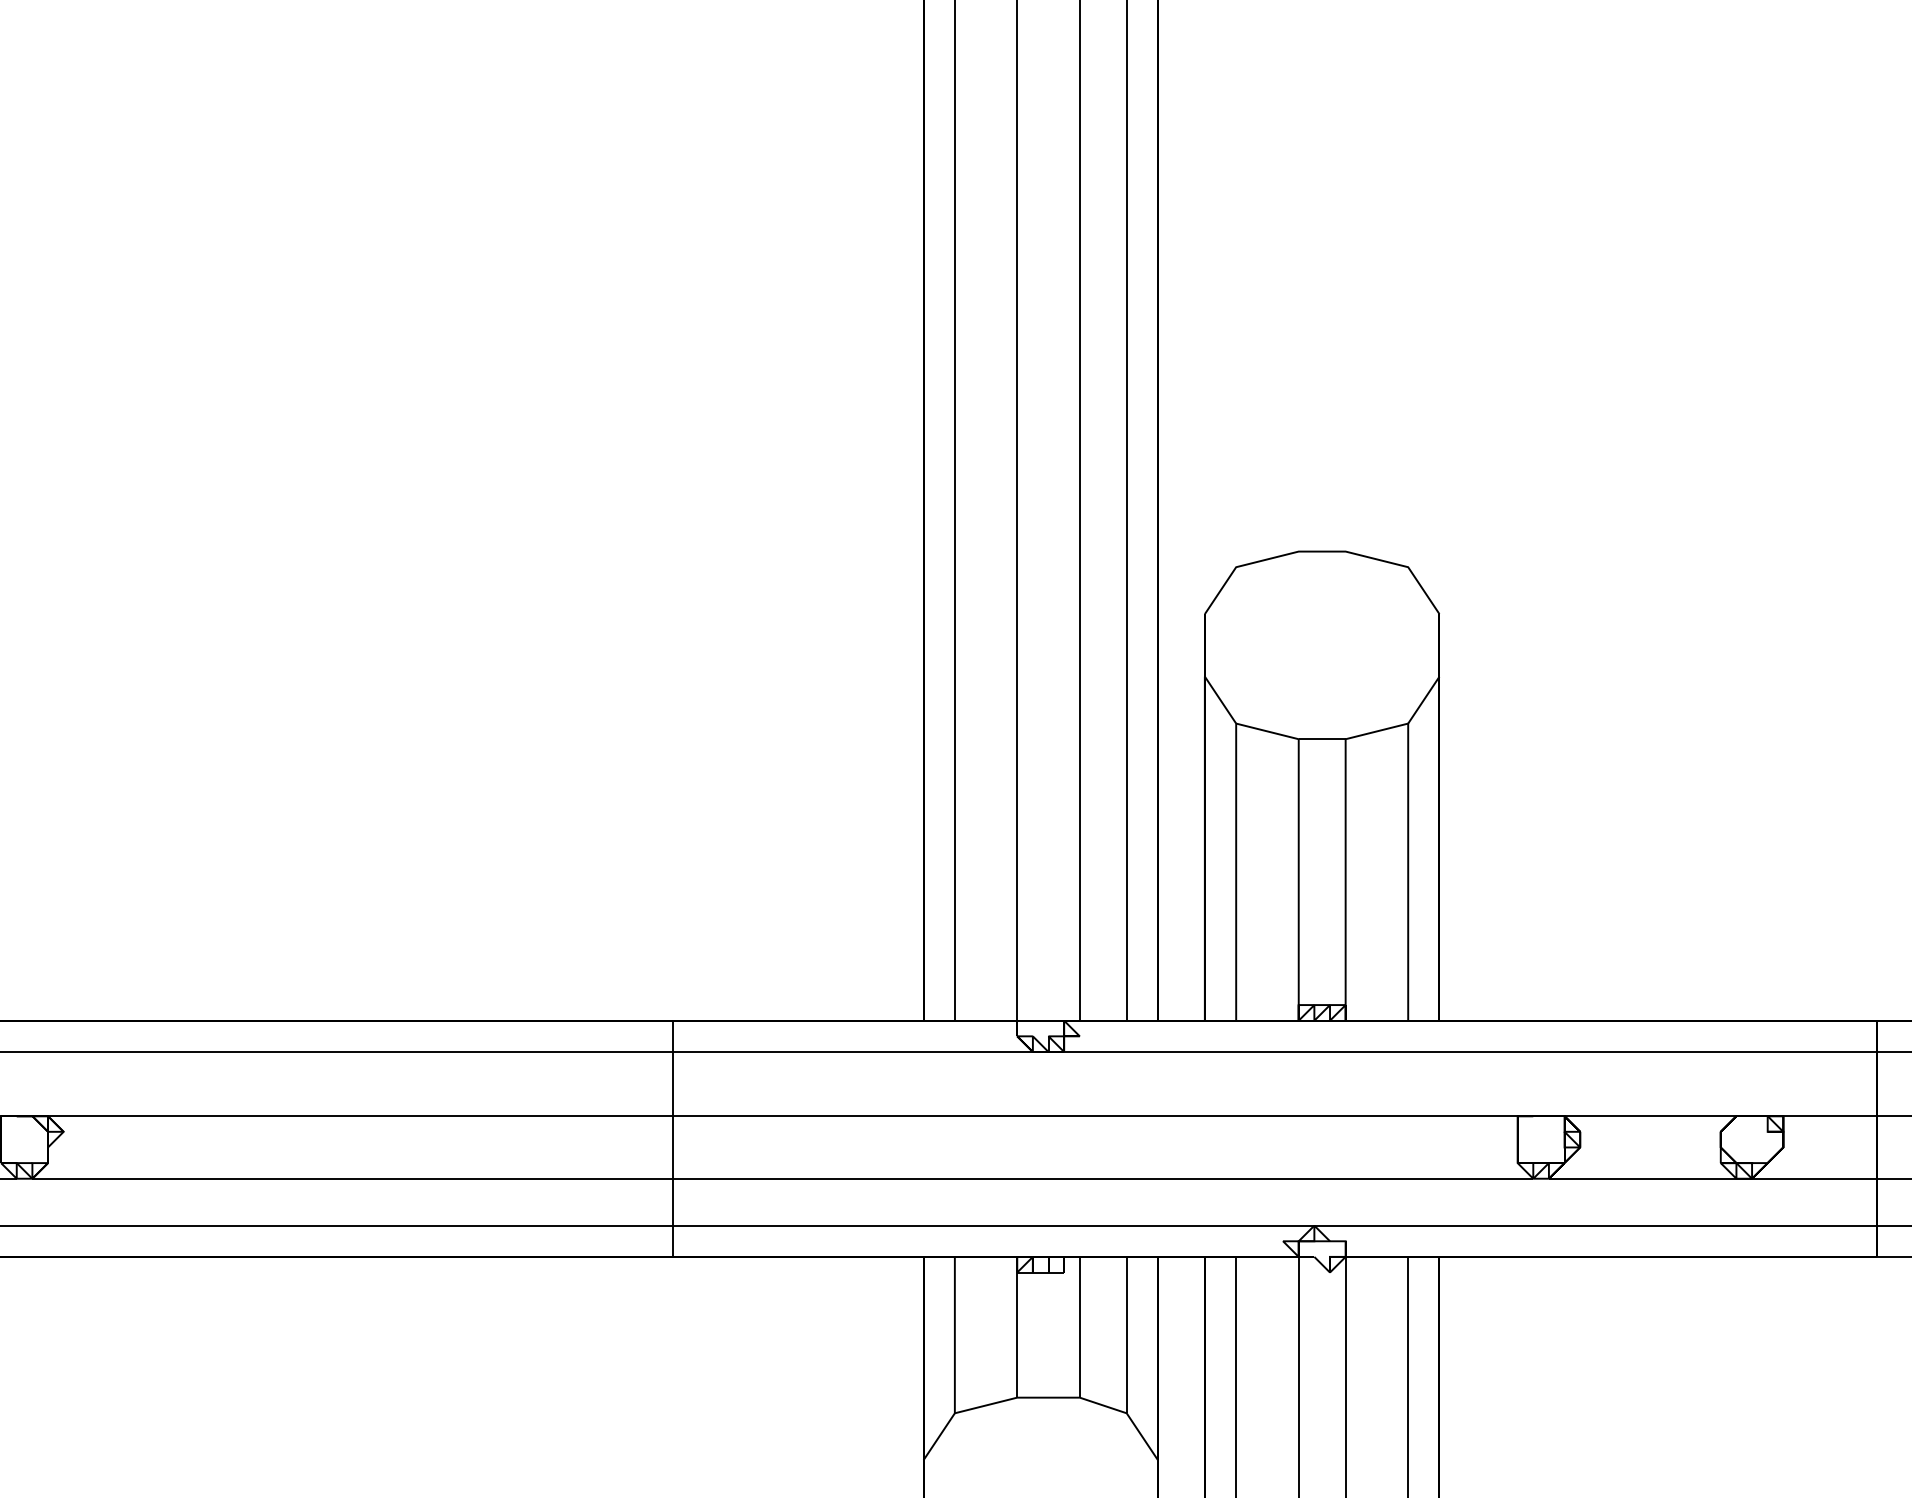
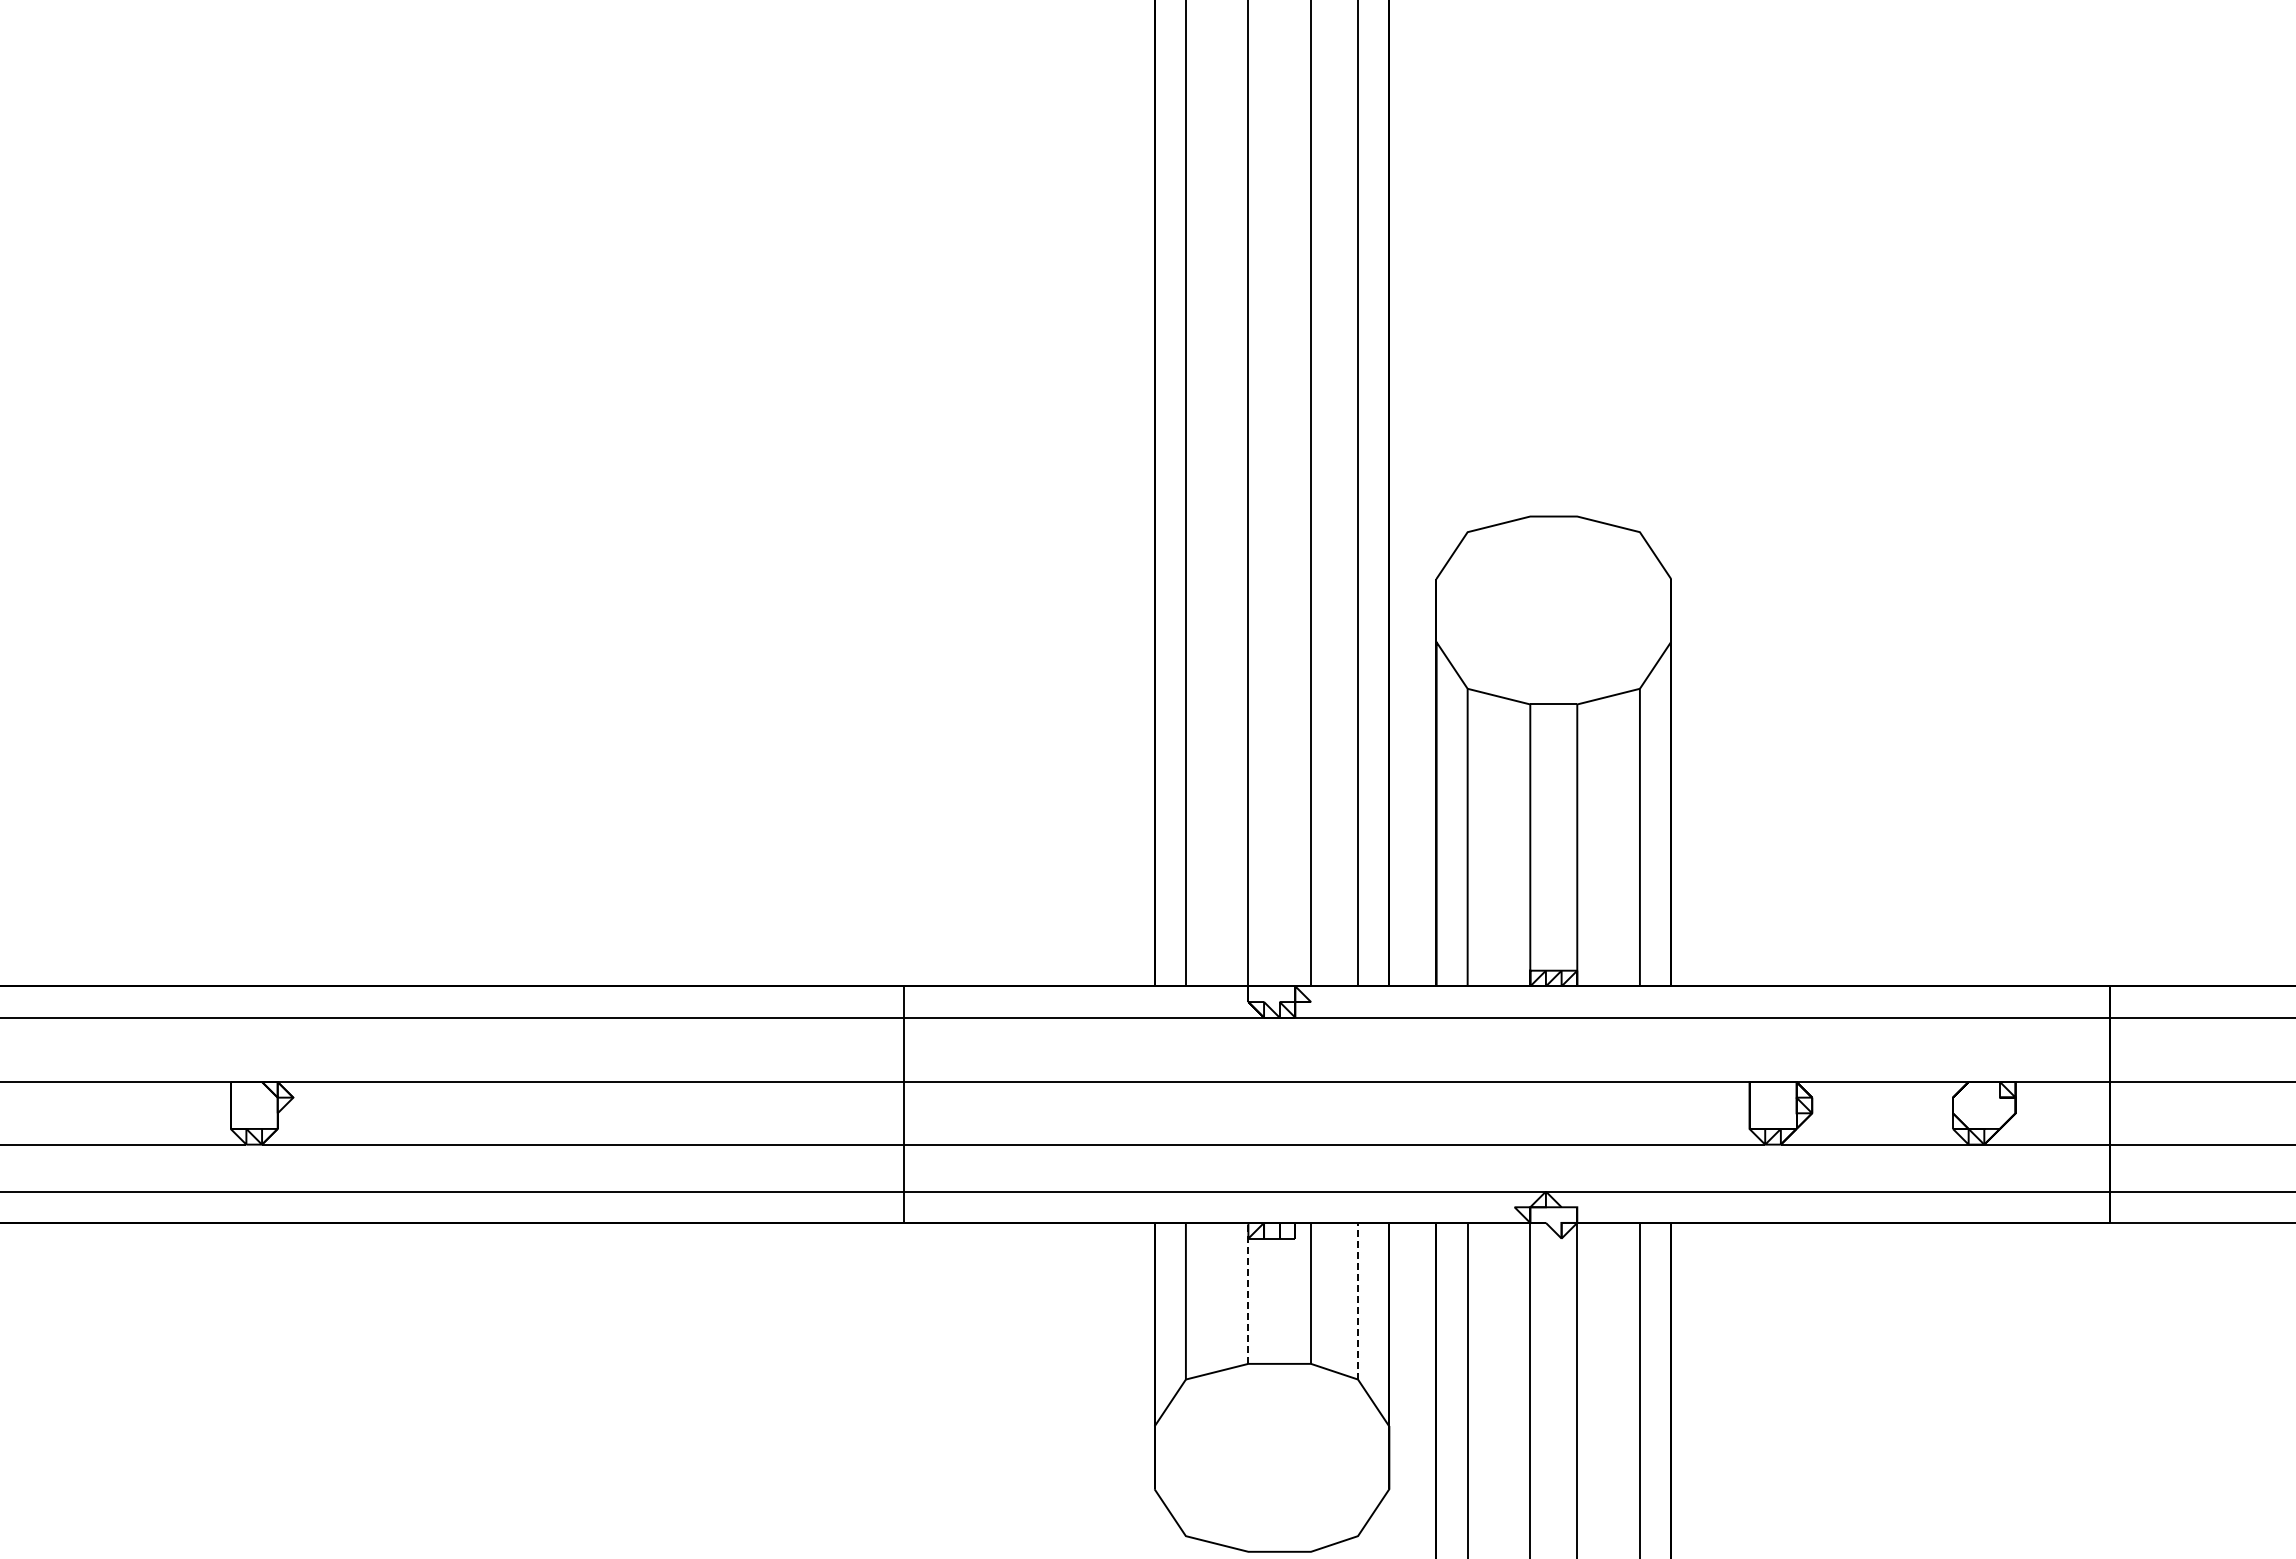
line: (1017, 1326) -> (1248, 1292), solid -> dashed
line: (1127, 1334) -> (1358, 1300), solid -> dashed

